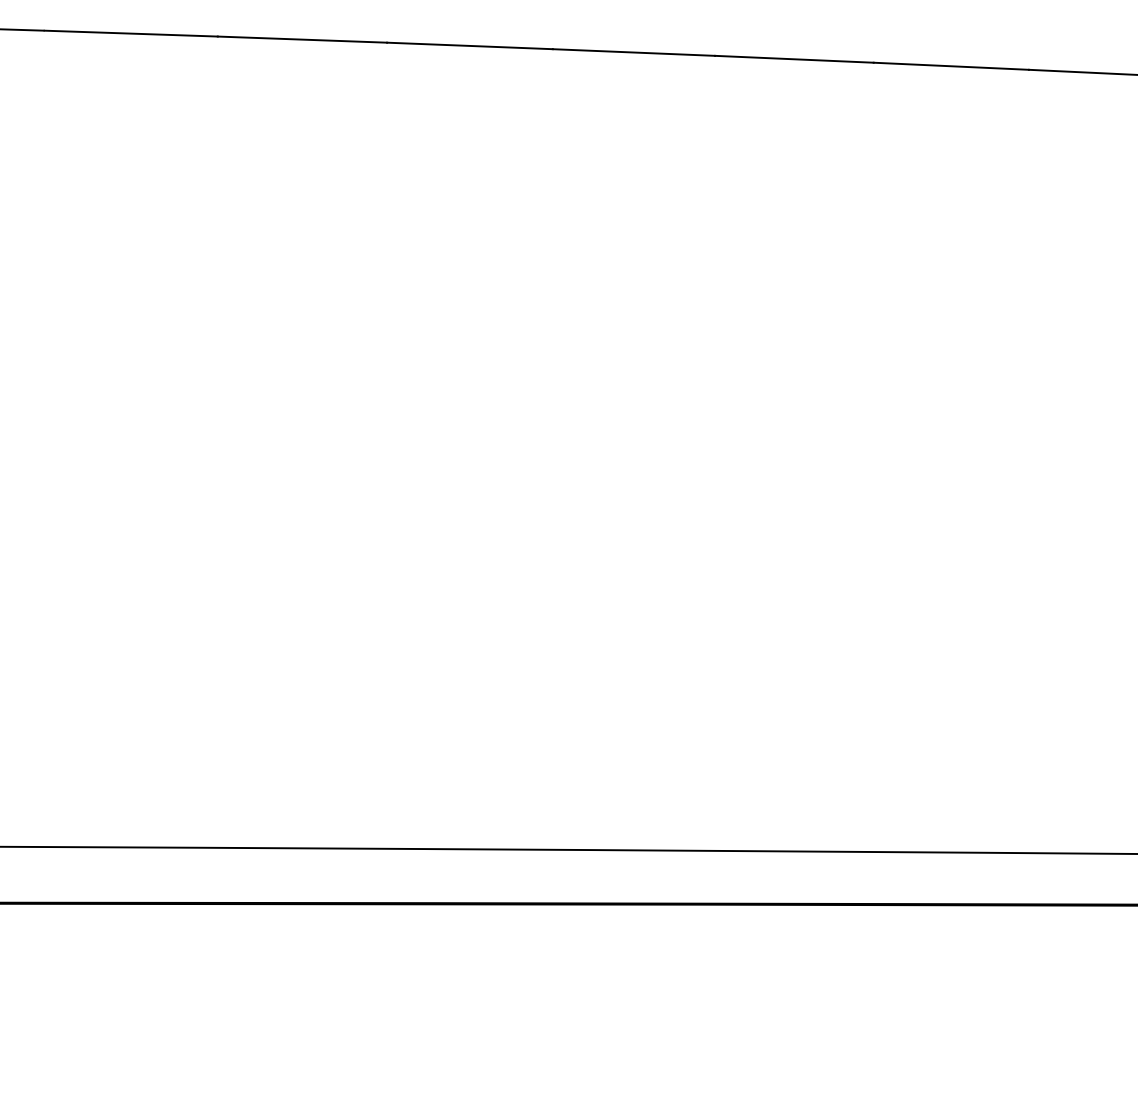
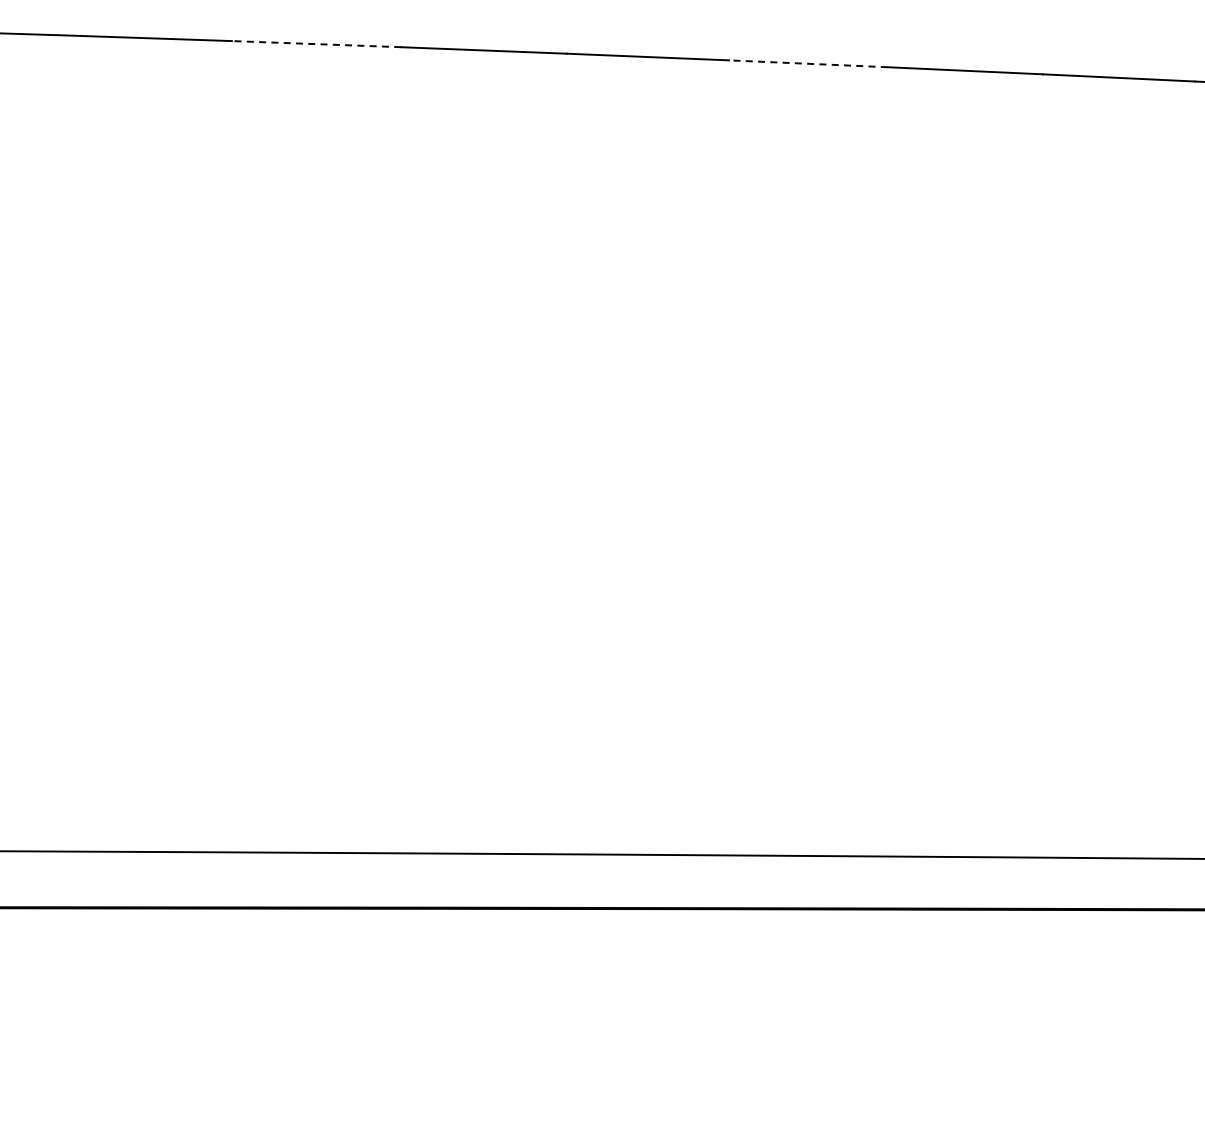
line: (302, 39) -> (316, 44), solid -> dashed
line: (793, 58) -> (807, 63), solid -> dashed

